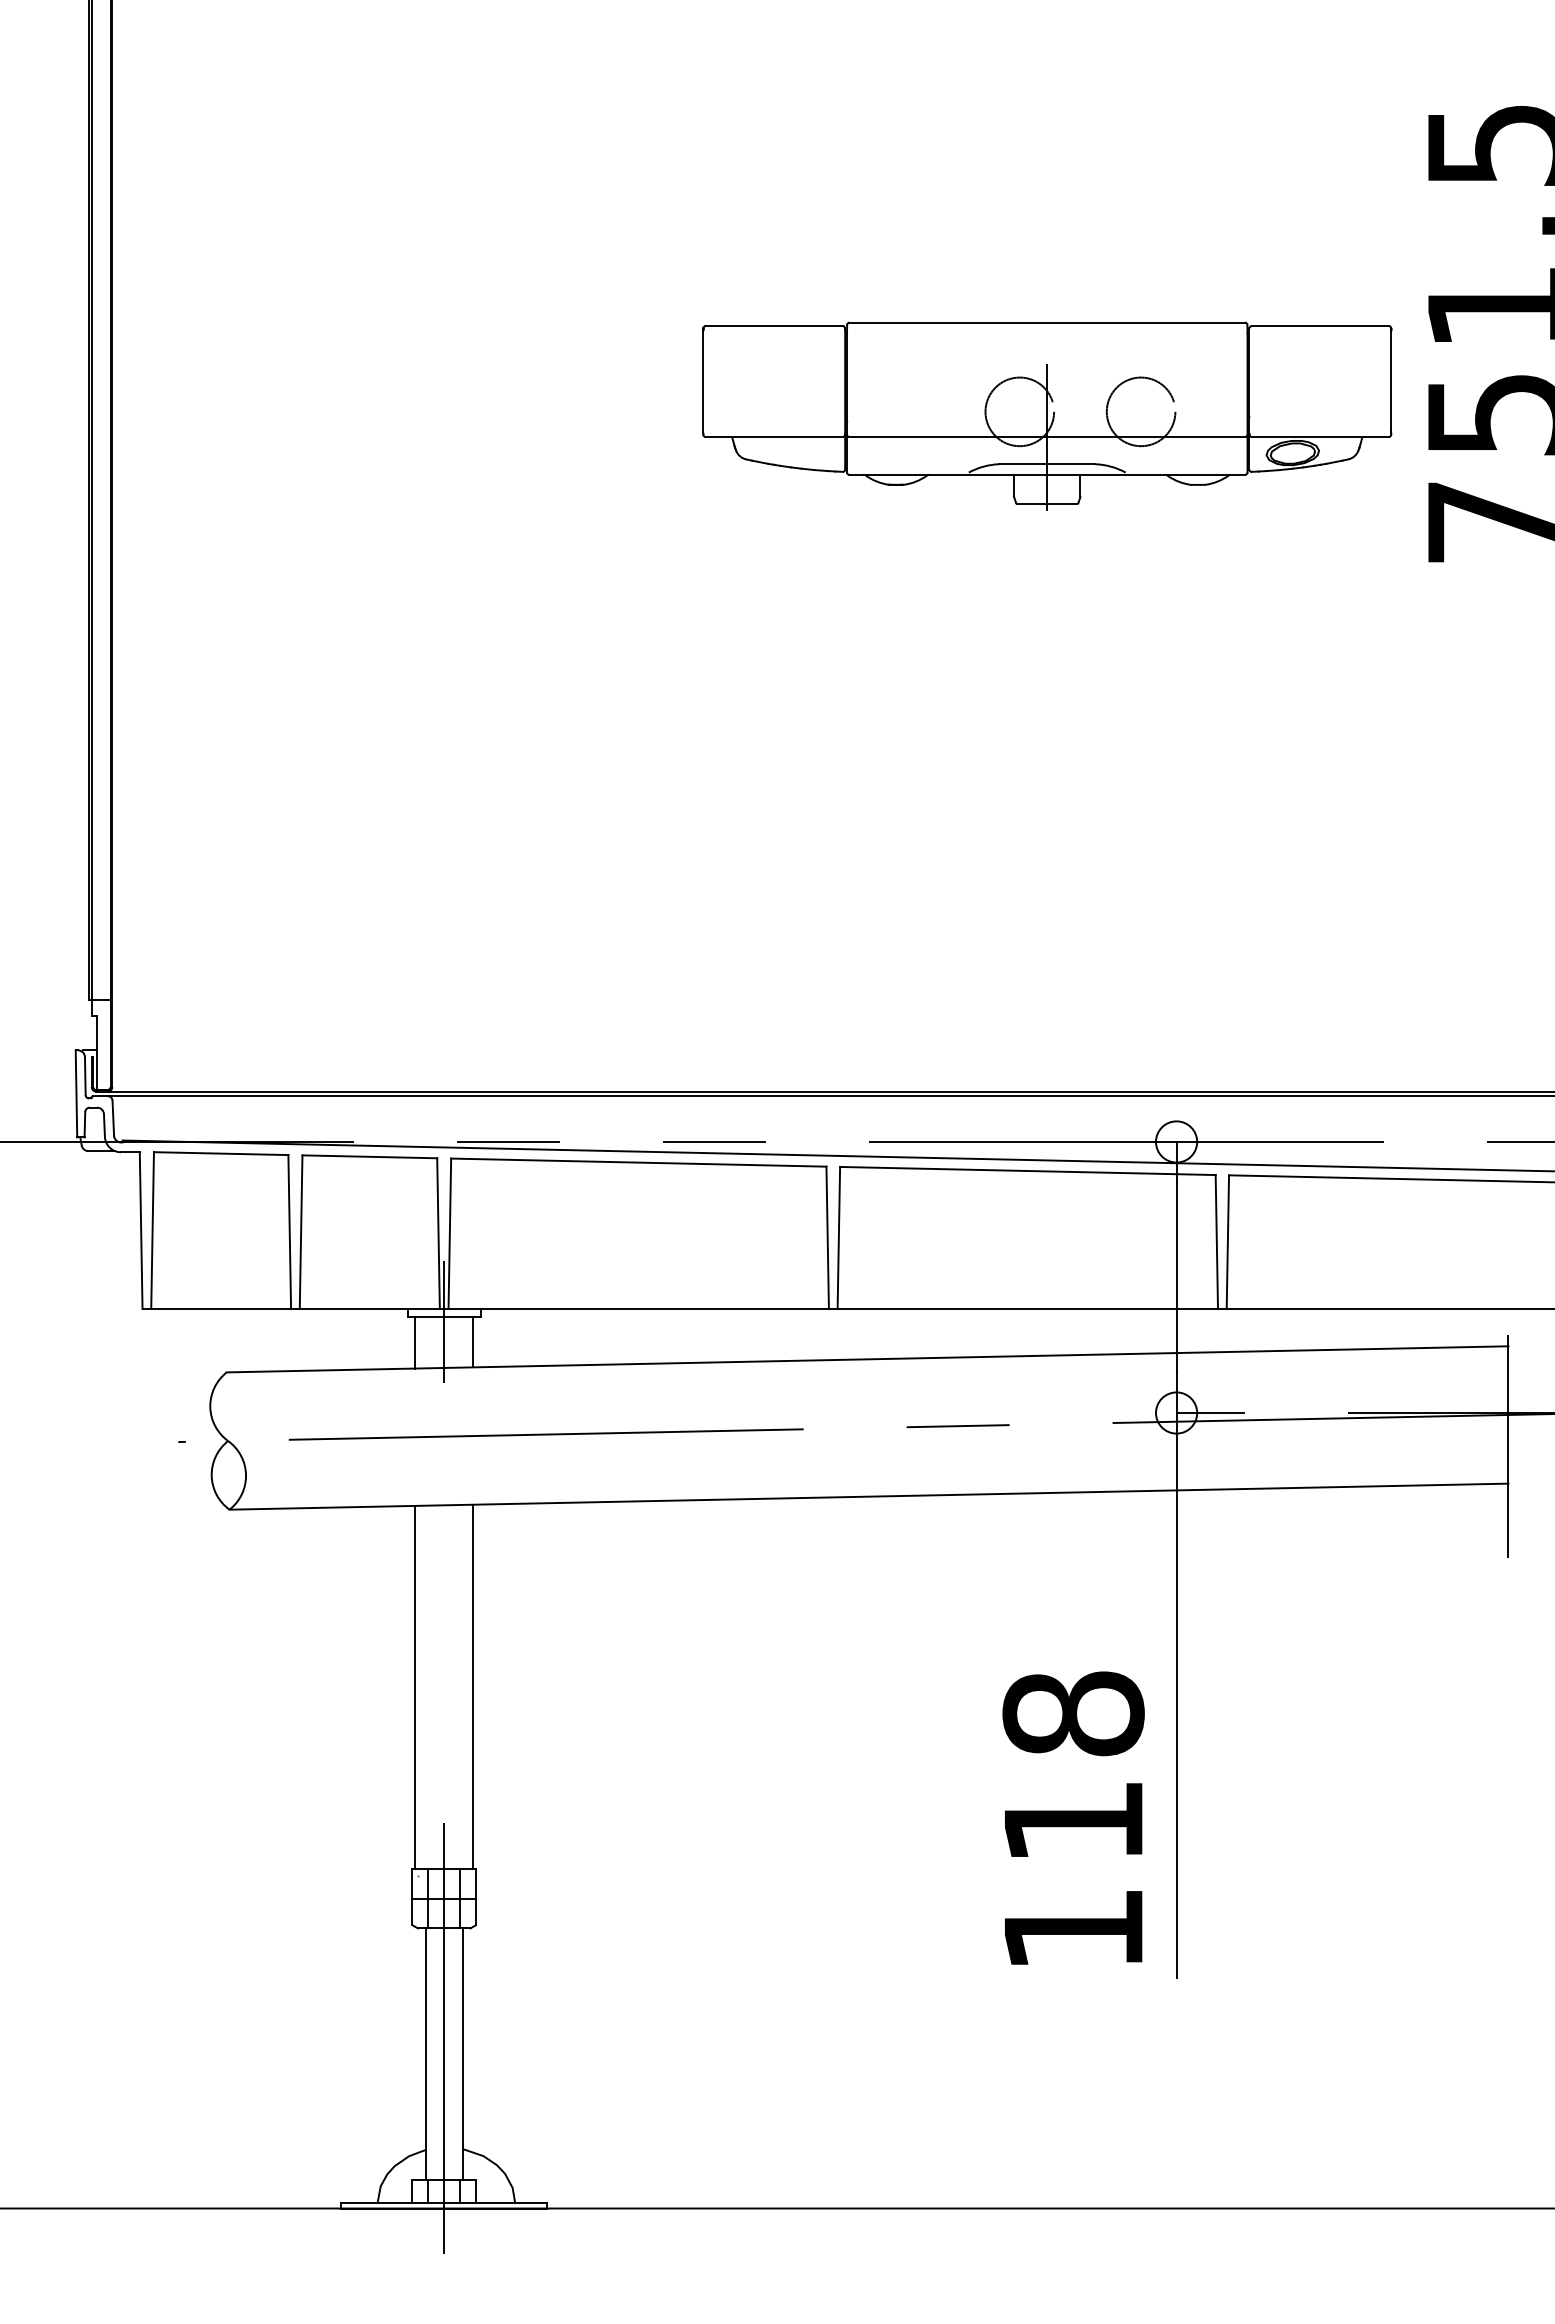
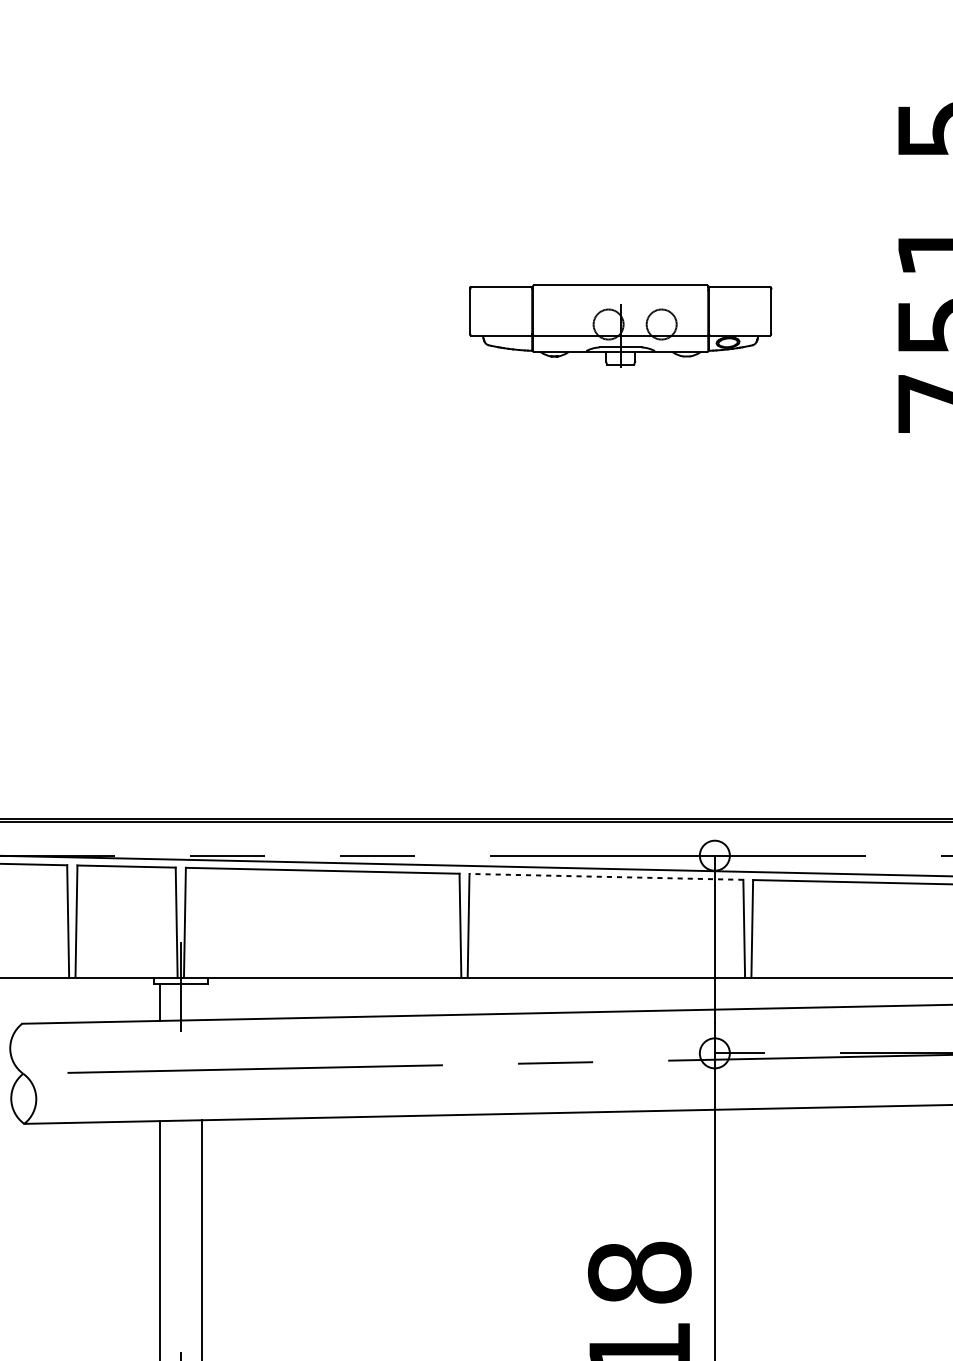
part: (1047, 415) -> (620, 325), size x0.6
line: (1027, 1171) -> (606, 877), solid -> dashed
line: (473, 1342) -> (202, 1001), removed

